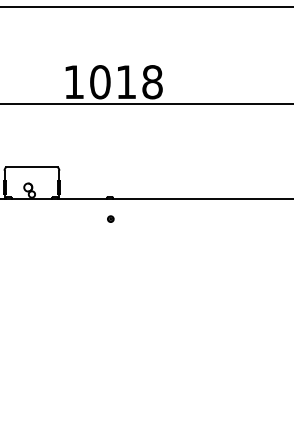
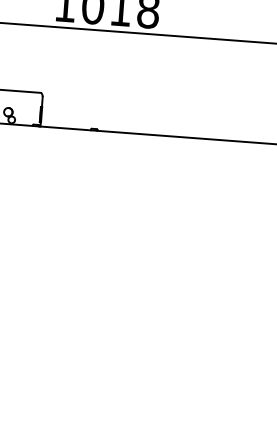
part: (110, 218) -> (93, 151), removed

